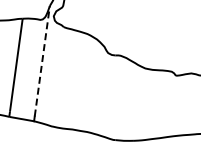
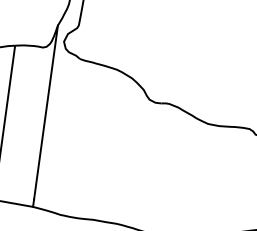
line: (42, 61) -> (46, 112), dashed -> solid

